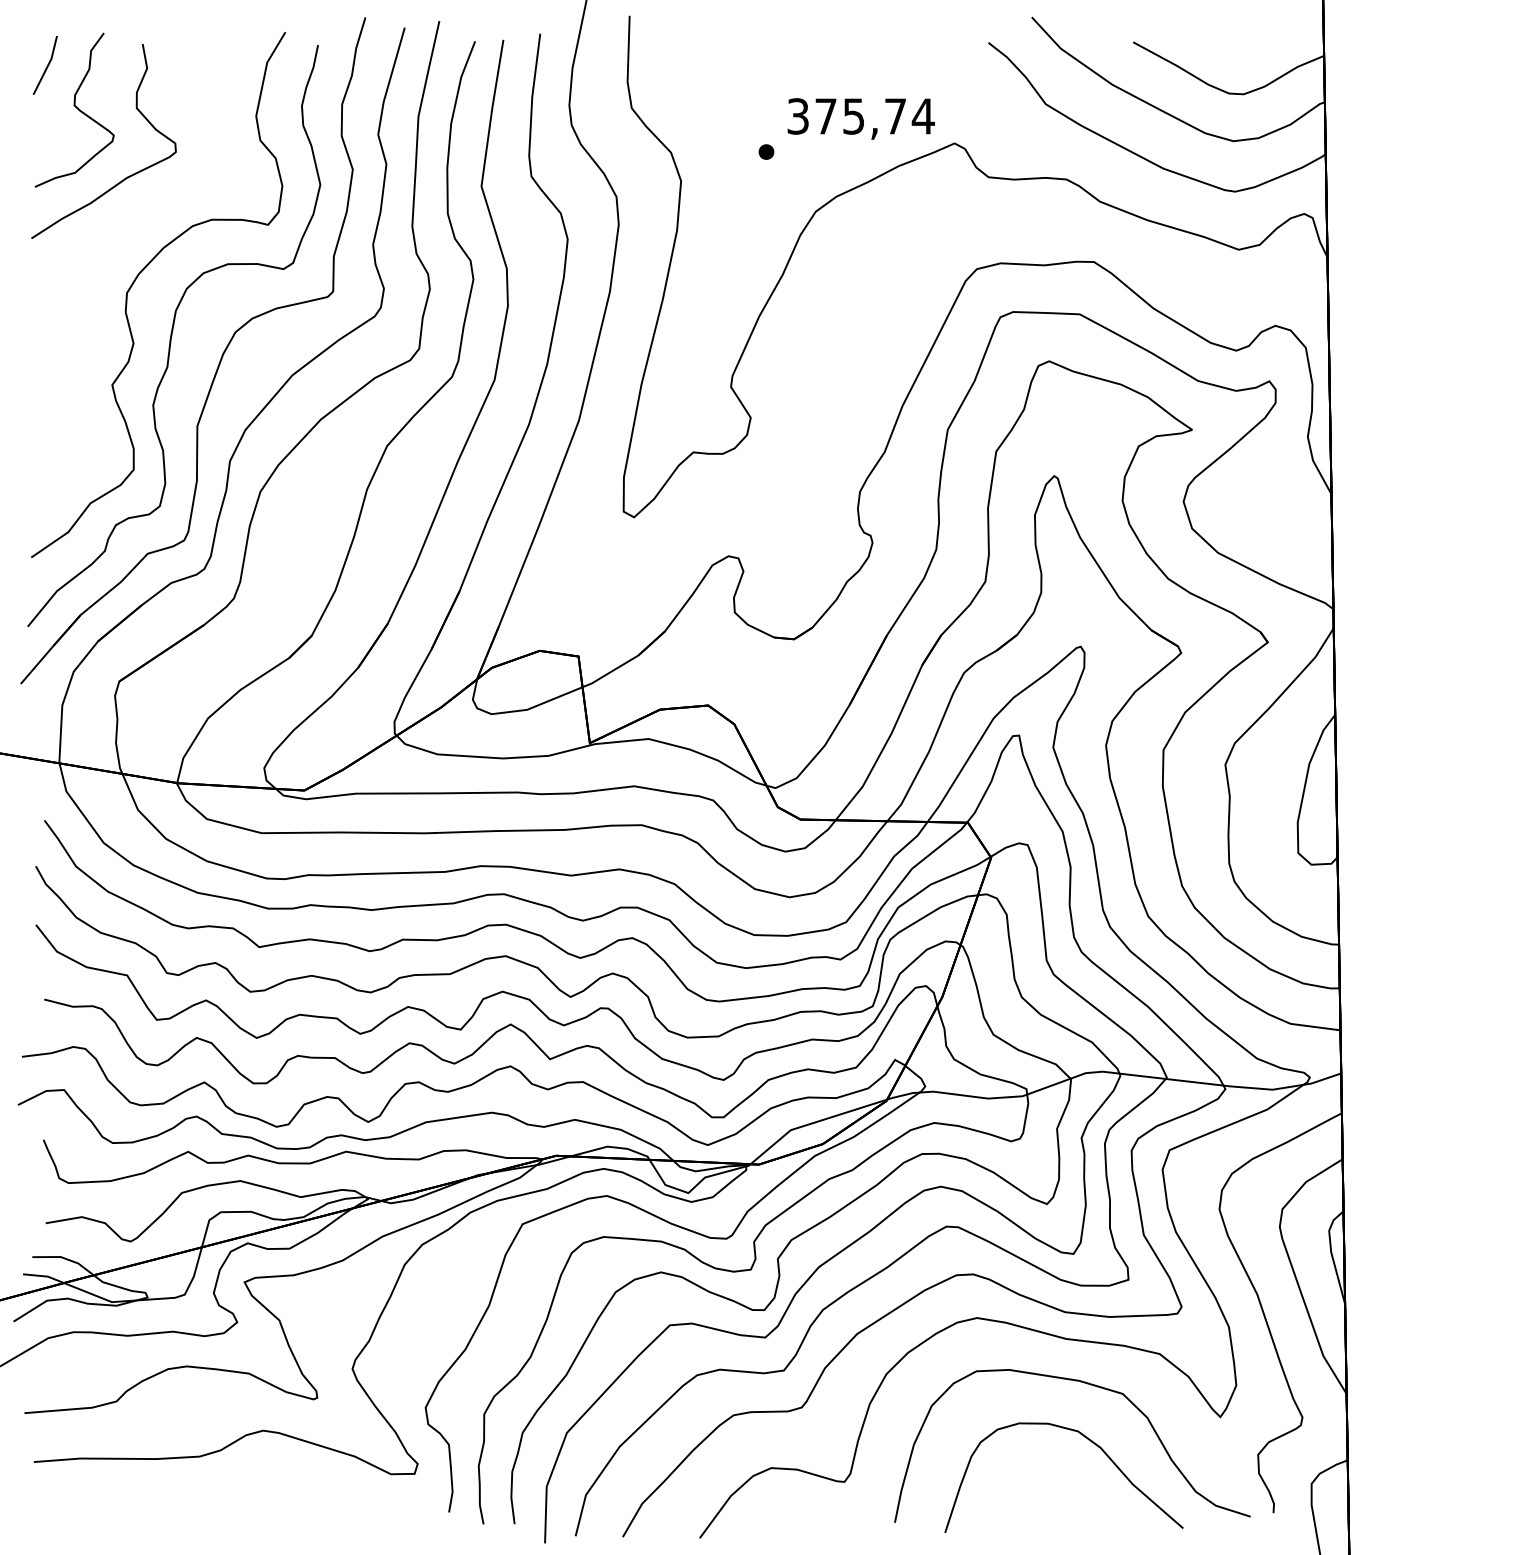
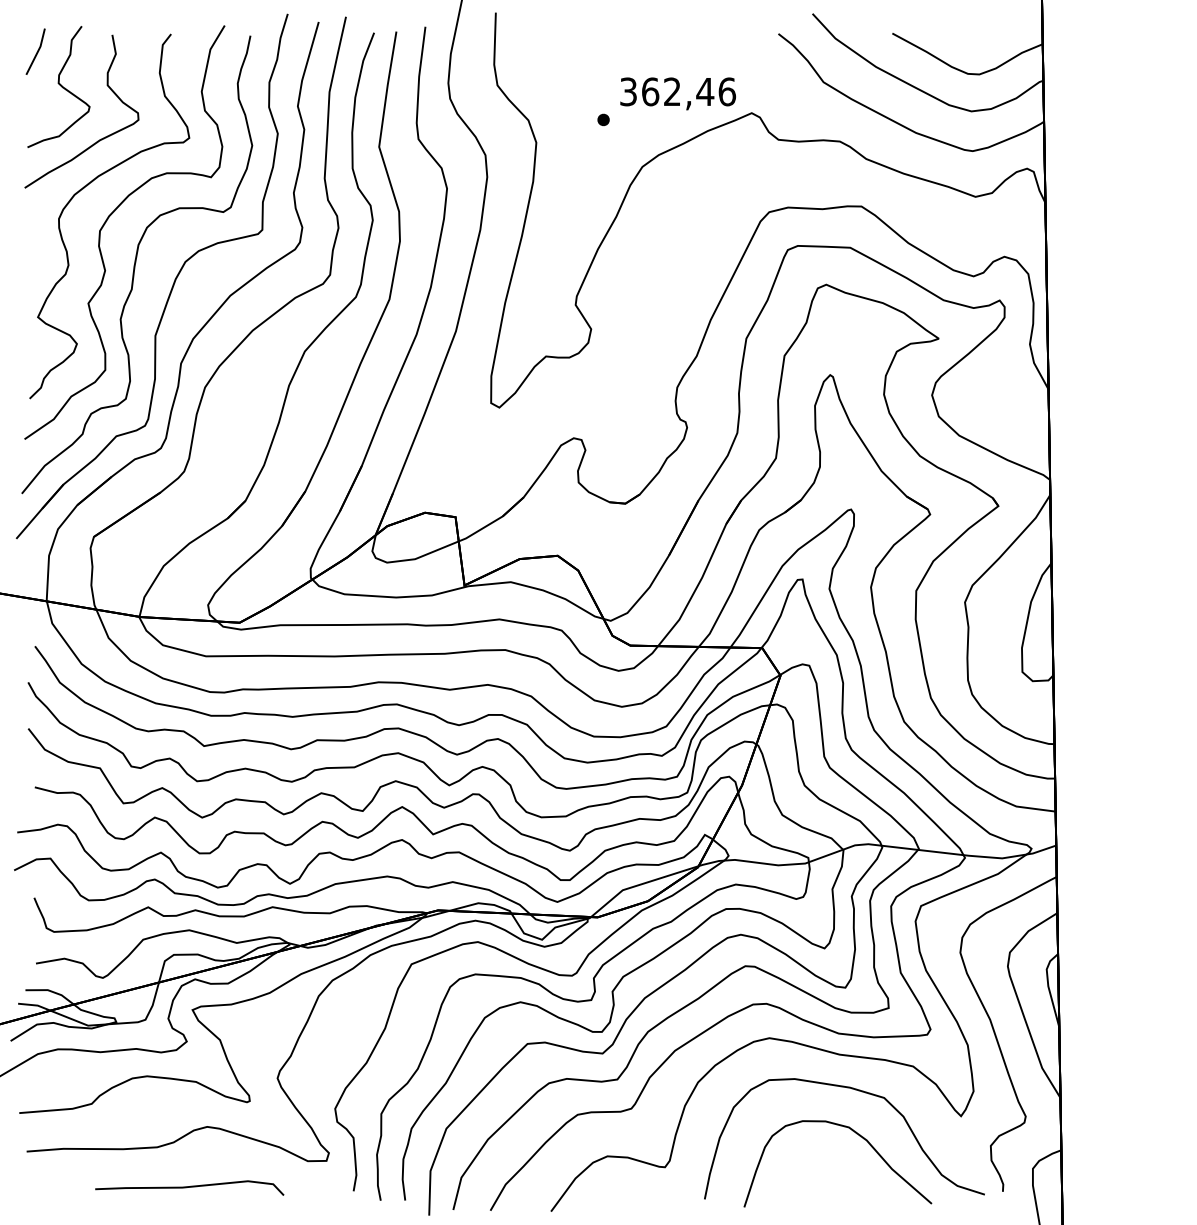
text: (875, 115) -> (689, 91), 375,74 -> 362,46
curve: (112, 235) -> (88, 185), added
curve: (240, 1507) -> (189, 1187), added

